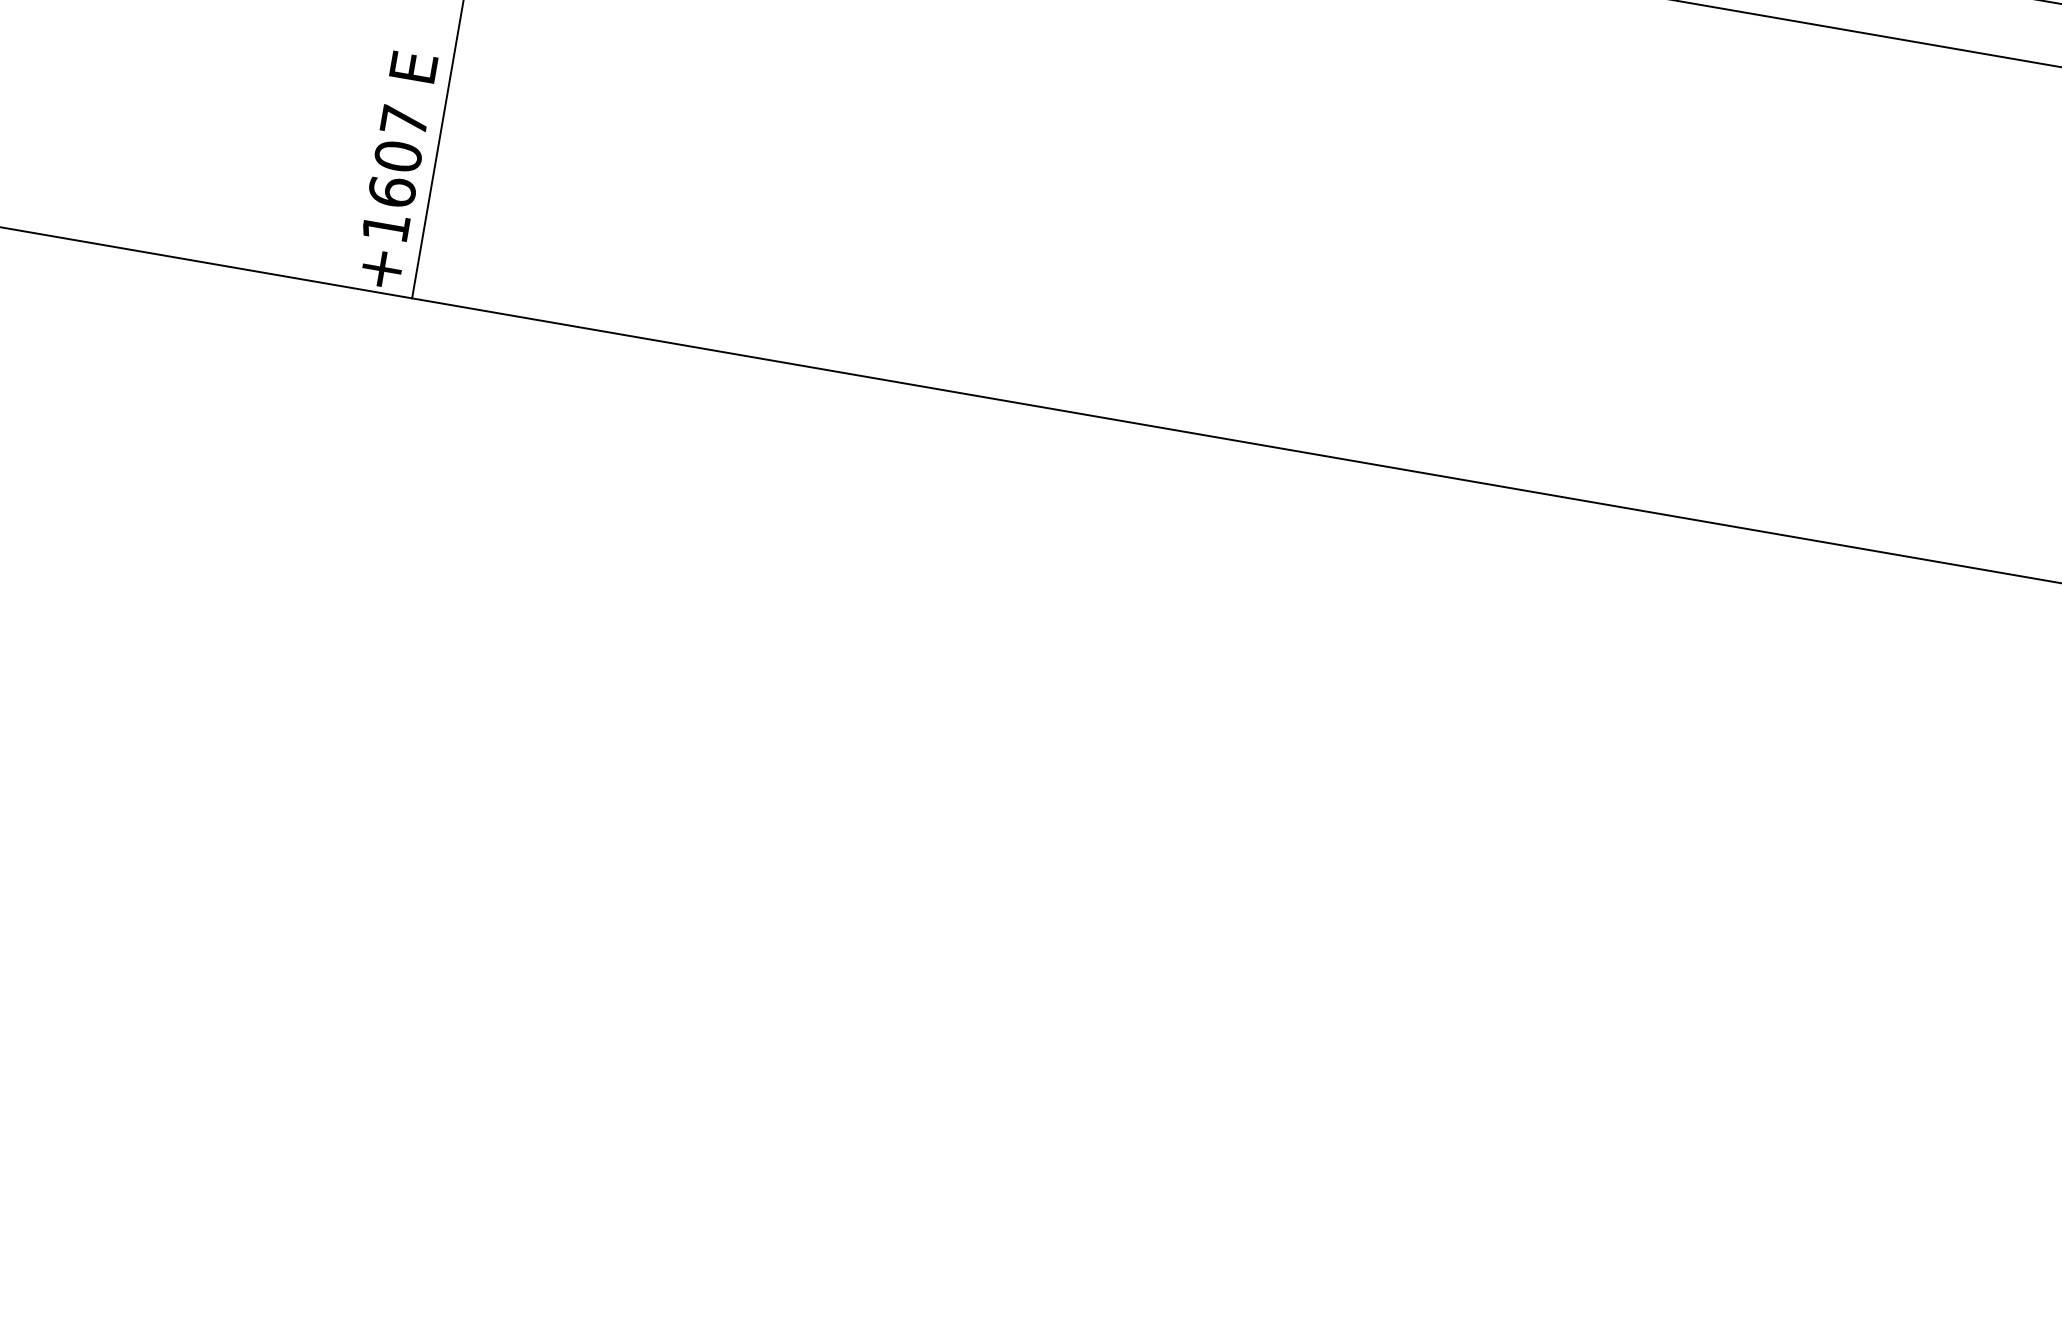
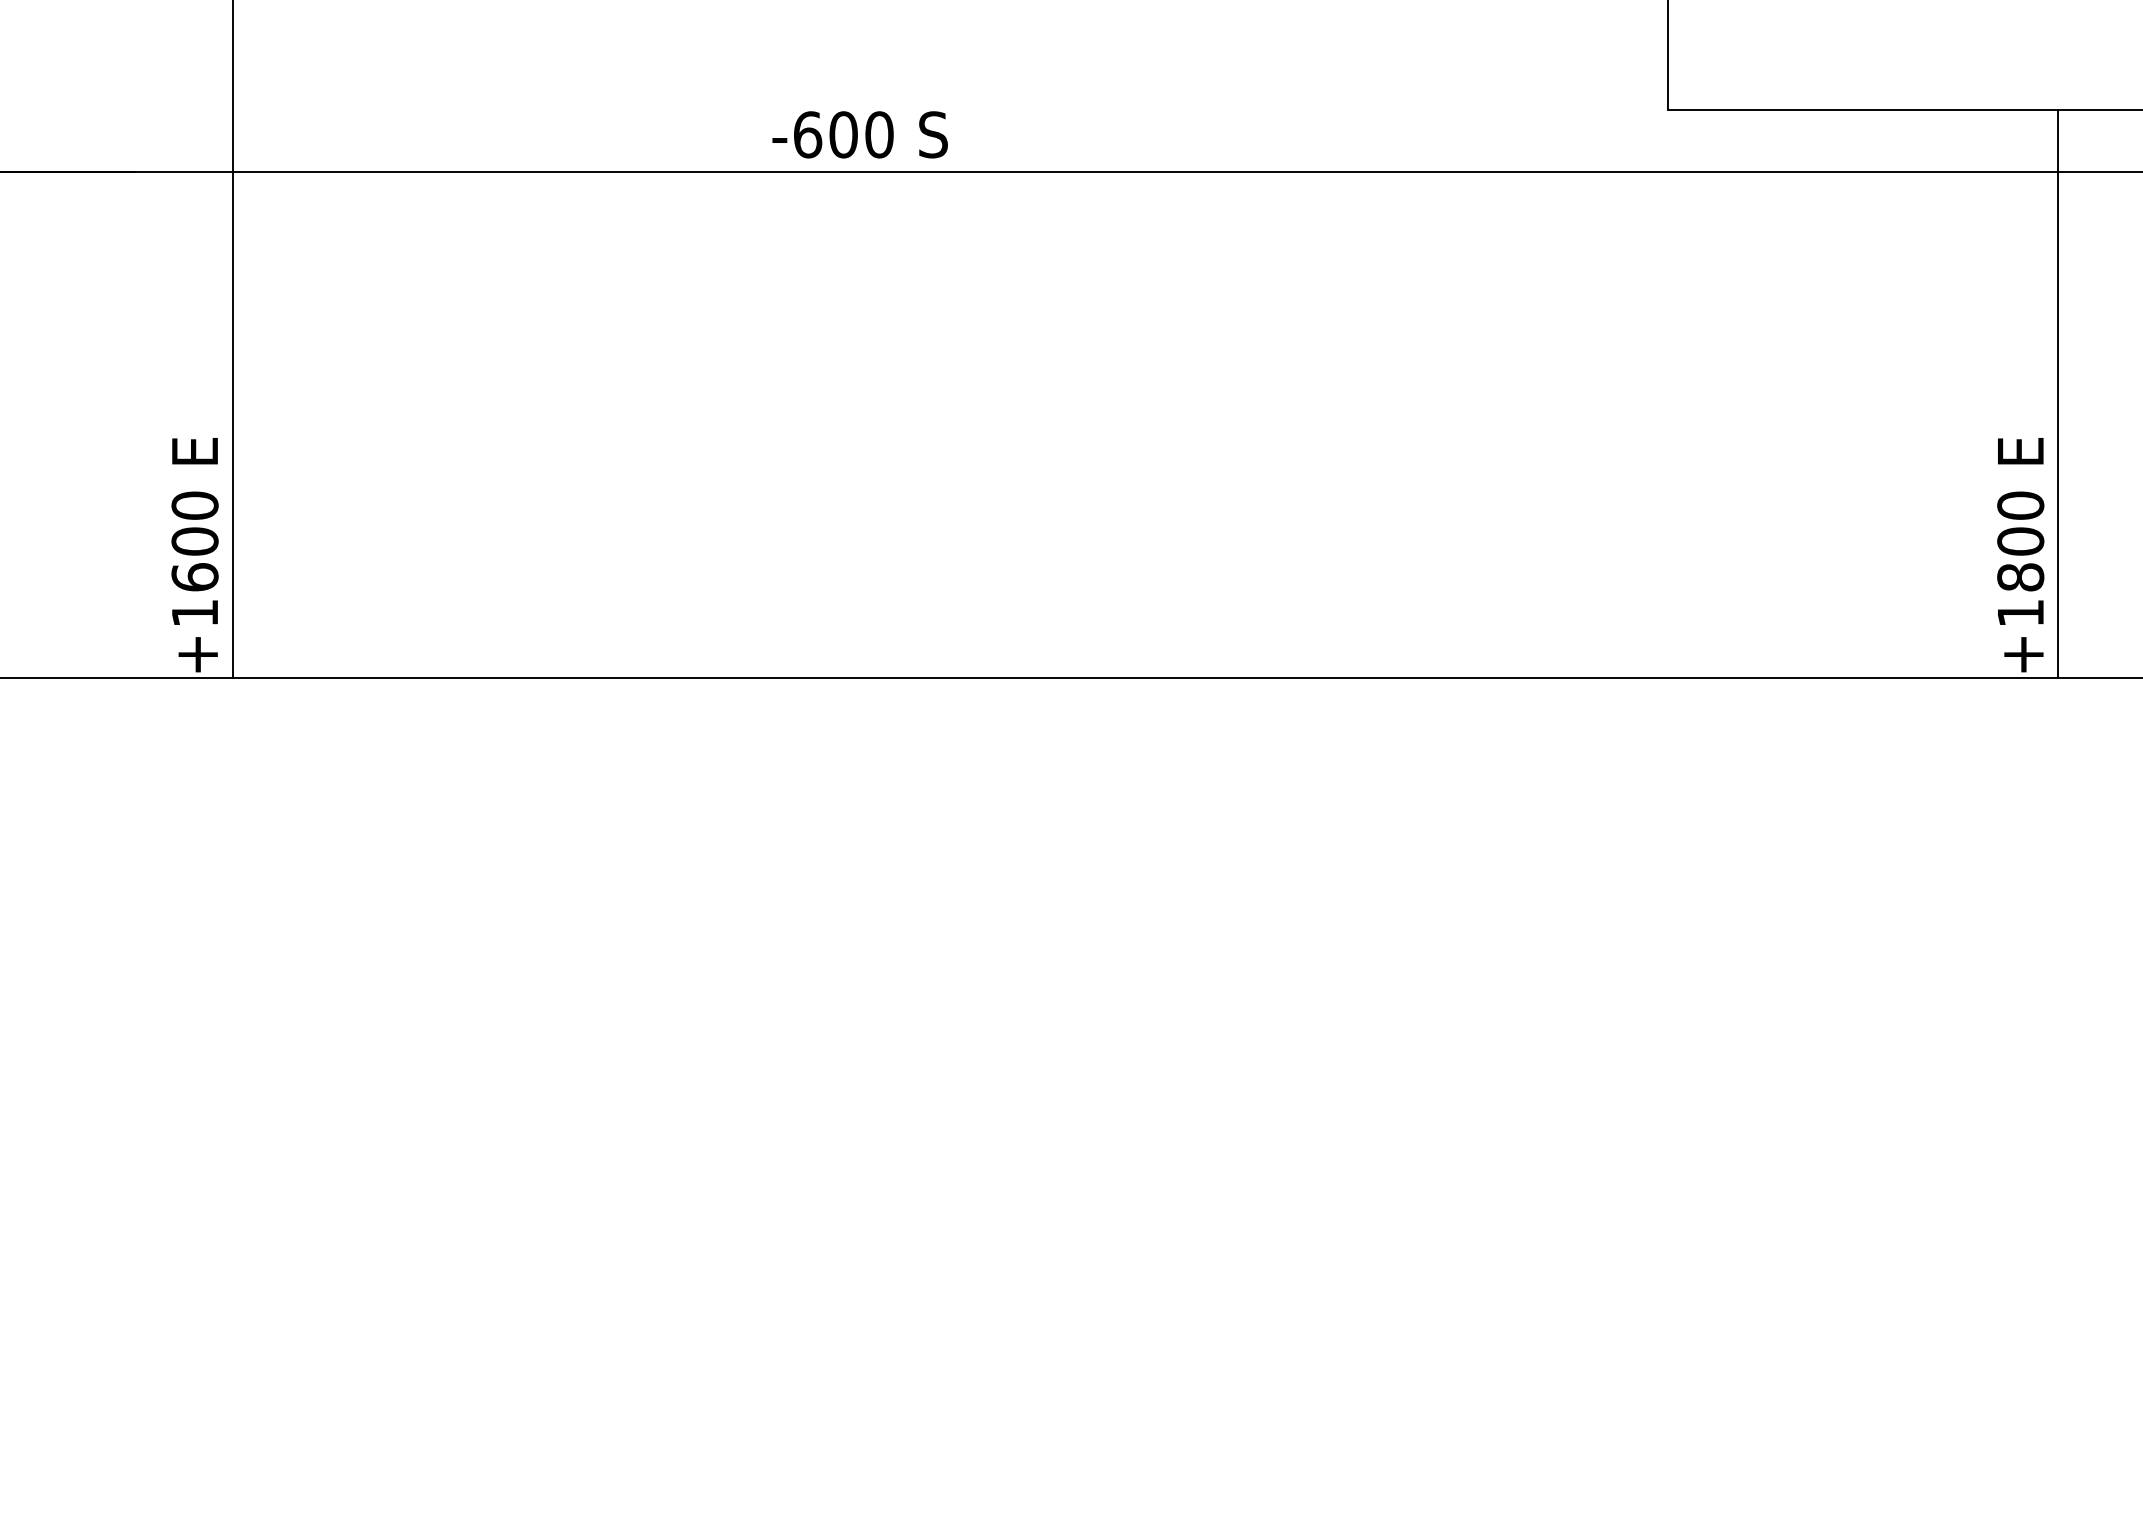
text: (403, 120) -> (194, 505), +1607 -> +1600

